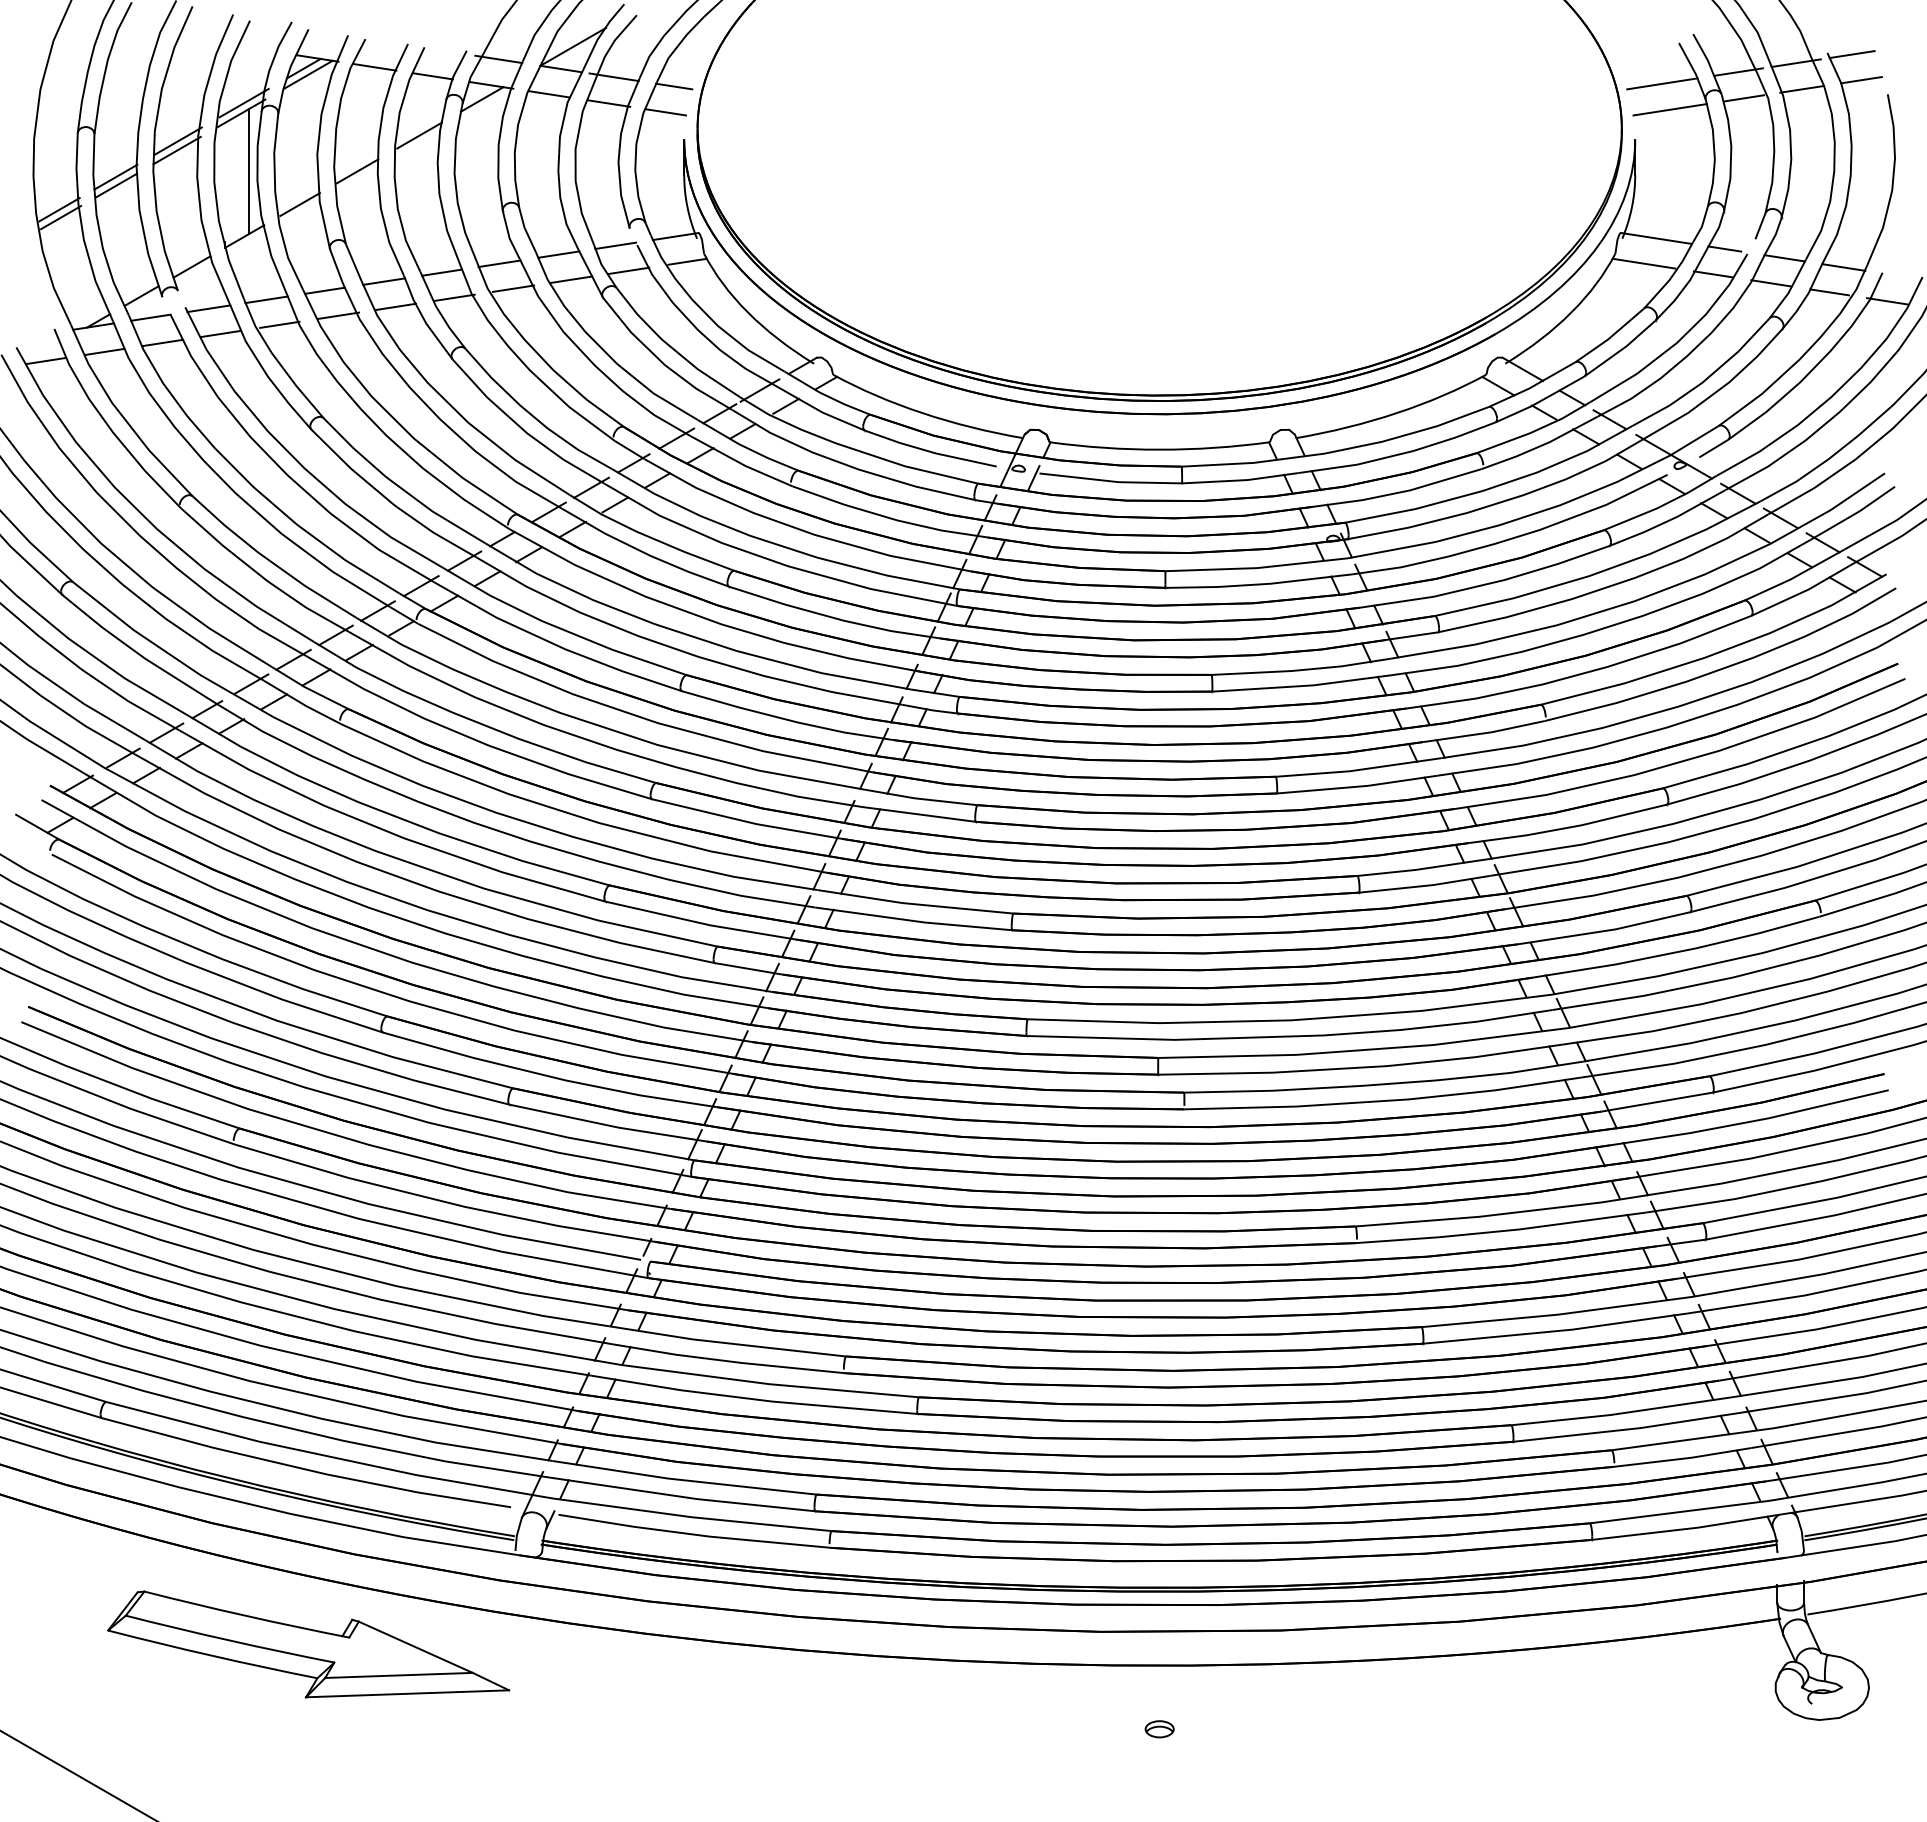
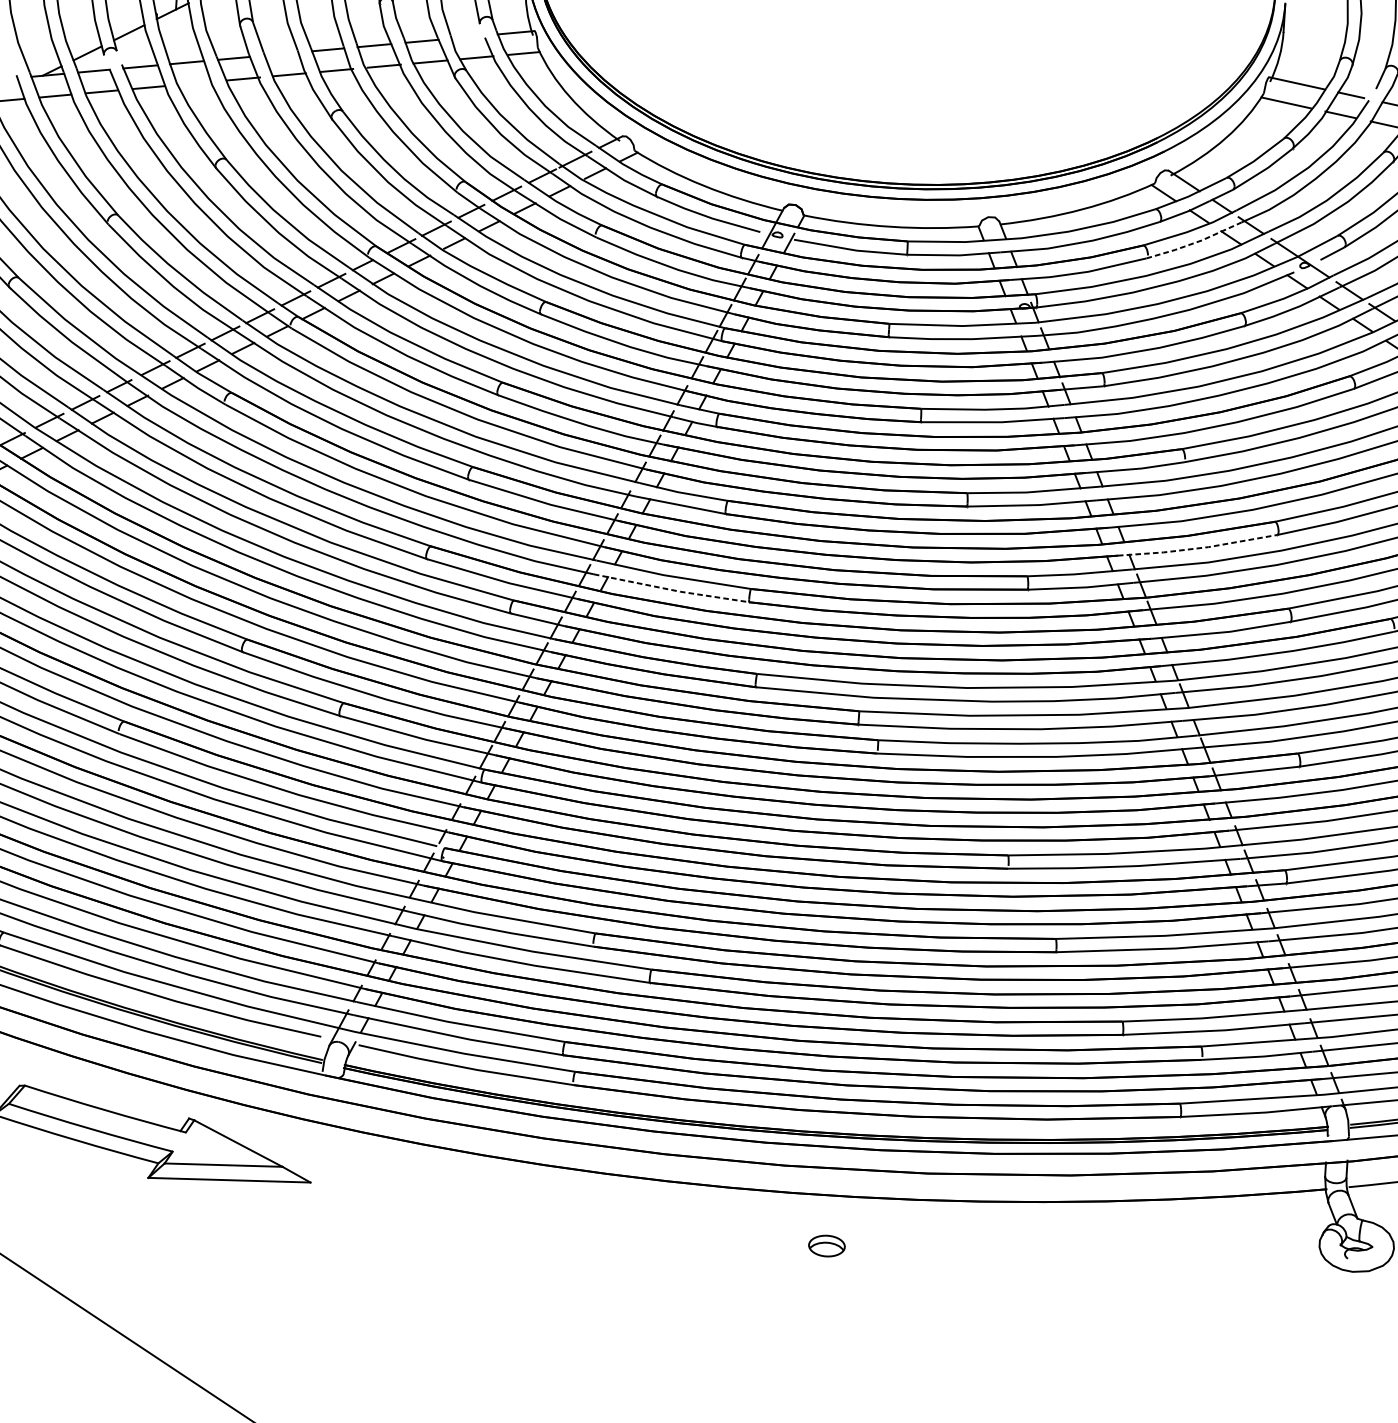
line: (615, 245) -> (467, 36), removed
line: (384, 281) -> (281, 53), removed
line: (279, 324) -> (196, 82), removed
line: (1541, 445) -> (1195, 242), solid -> dashed
line: (1569, 827) -> (1198, 548), solid -> dashed
line: (914, 921) -> (672, 590), solid -> dashed
part: (1159, 1729) -> (826, 1246), size x1.6

